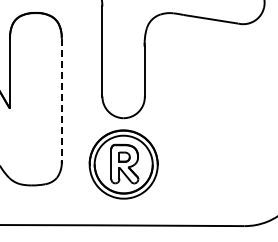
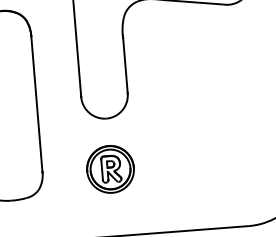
line: (61, 100) -> (36, 104), dashed -> solid
part: (123, 164) -> (110, 169), size x0.62

